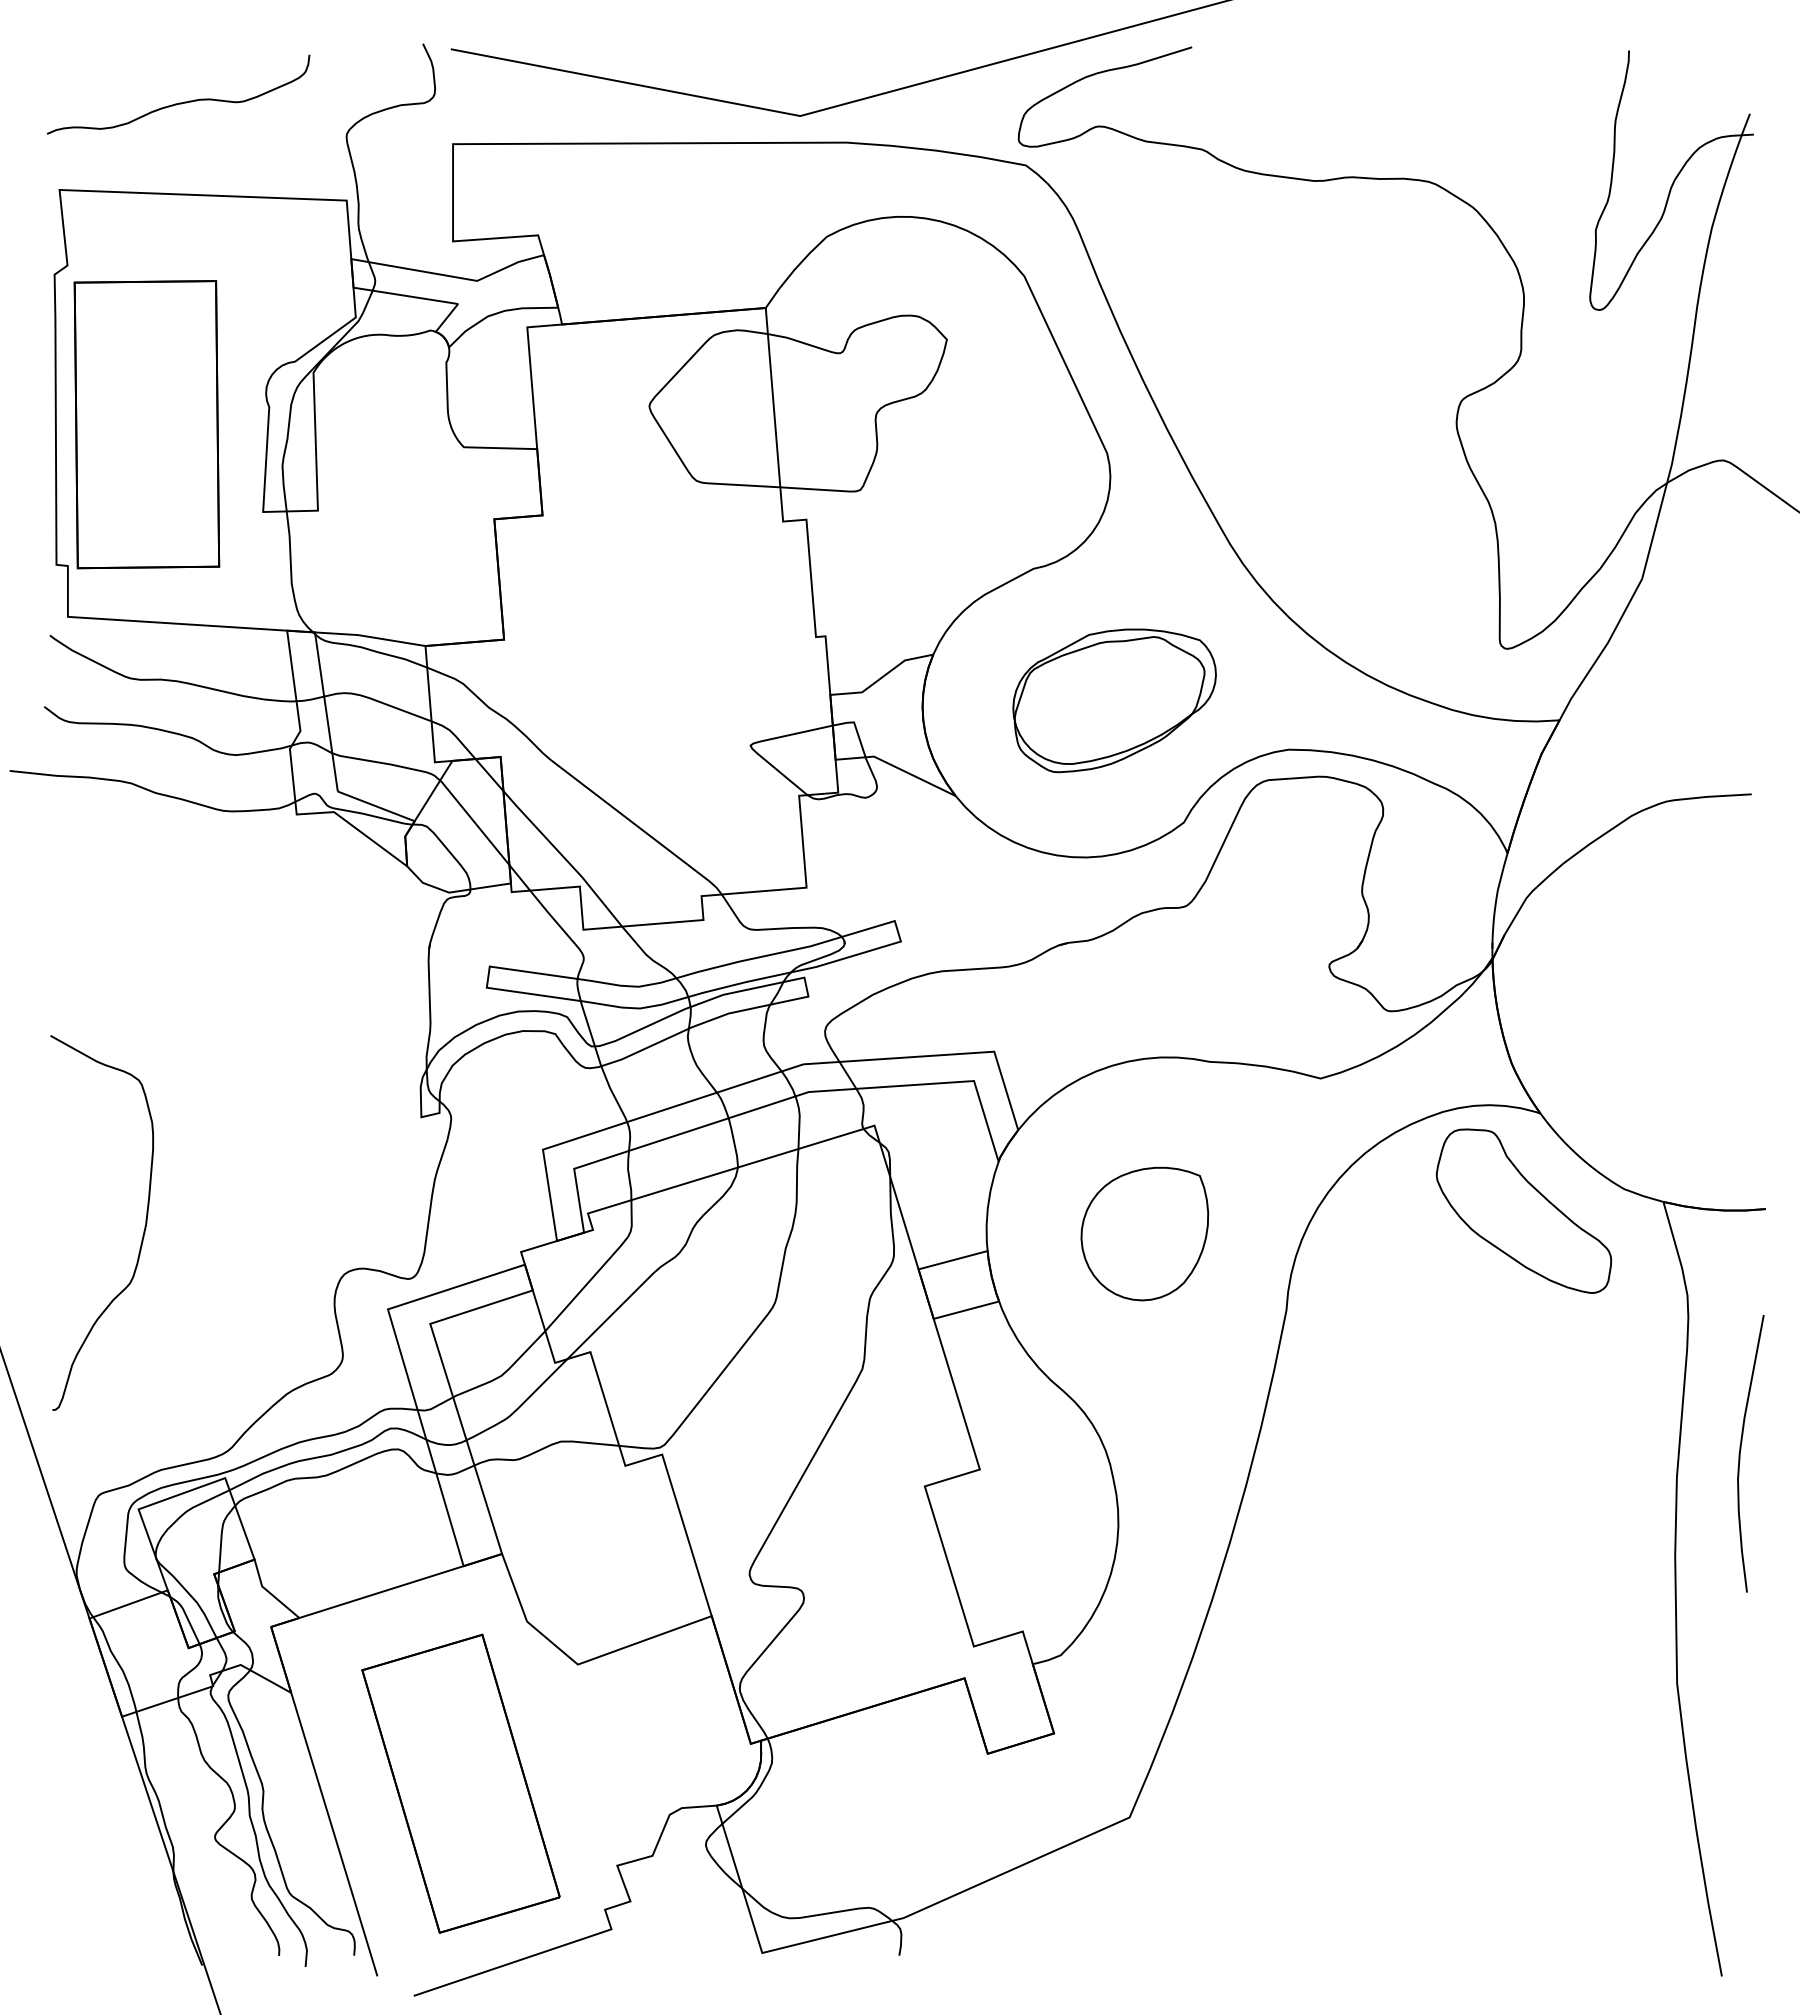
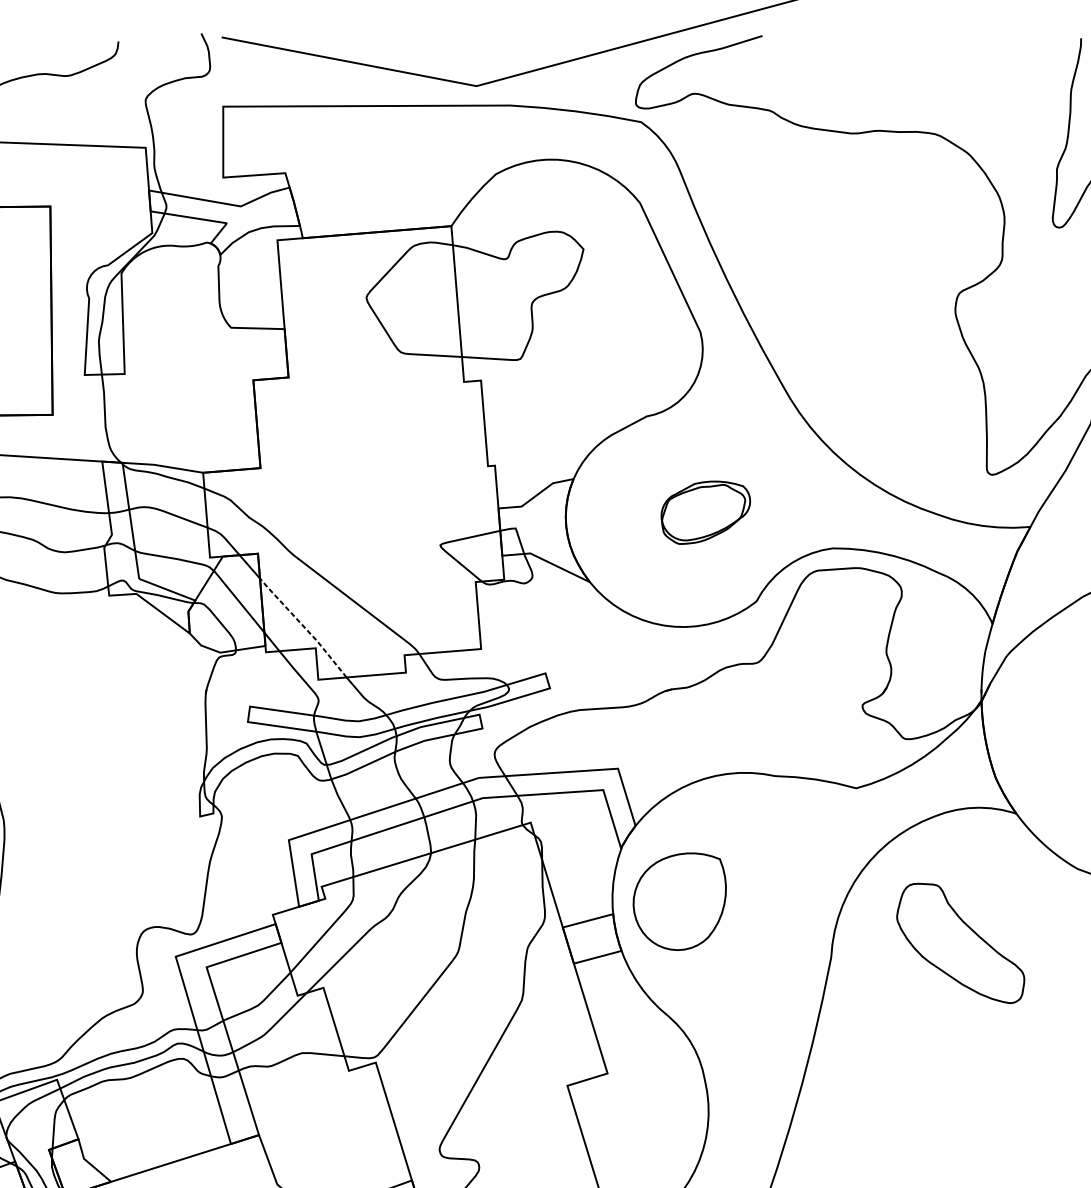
part: (1114, 700) -> (705, 512), size x0.6
line: (563, 857) -> (303, 627), solid -> dashed
part: (1523, 1210) -> (960, 942), moved
part: (1144, 1233) -> (679, 901), moved

